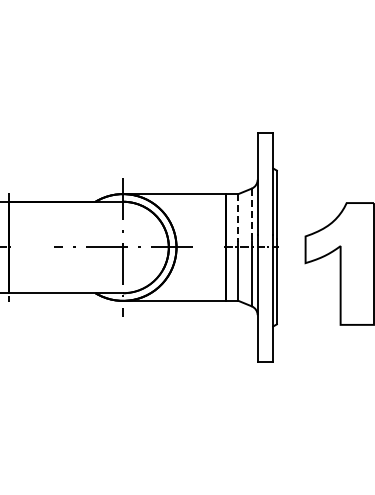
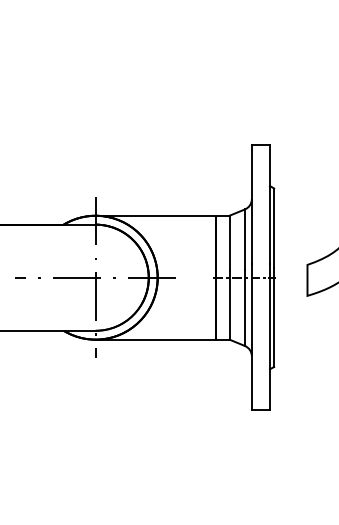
line: (251, 215) -> (244, 240), dashed -> solid
line: (238, 217) -> (229, 242), dashed -> solid

